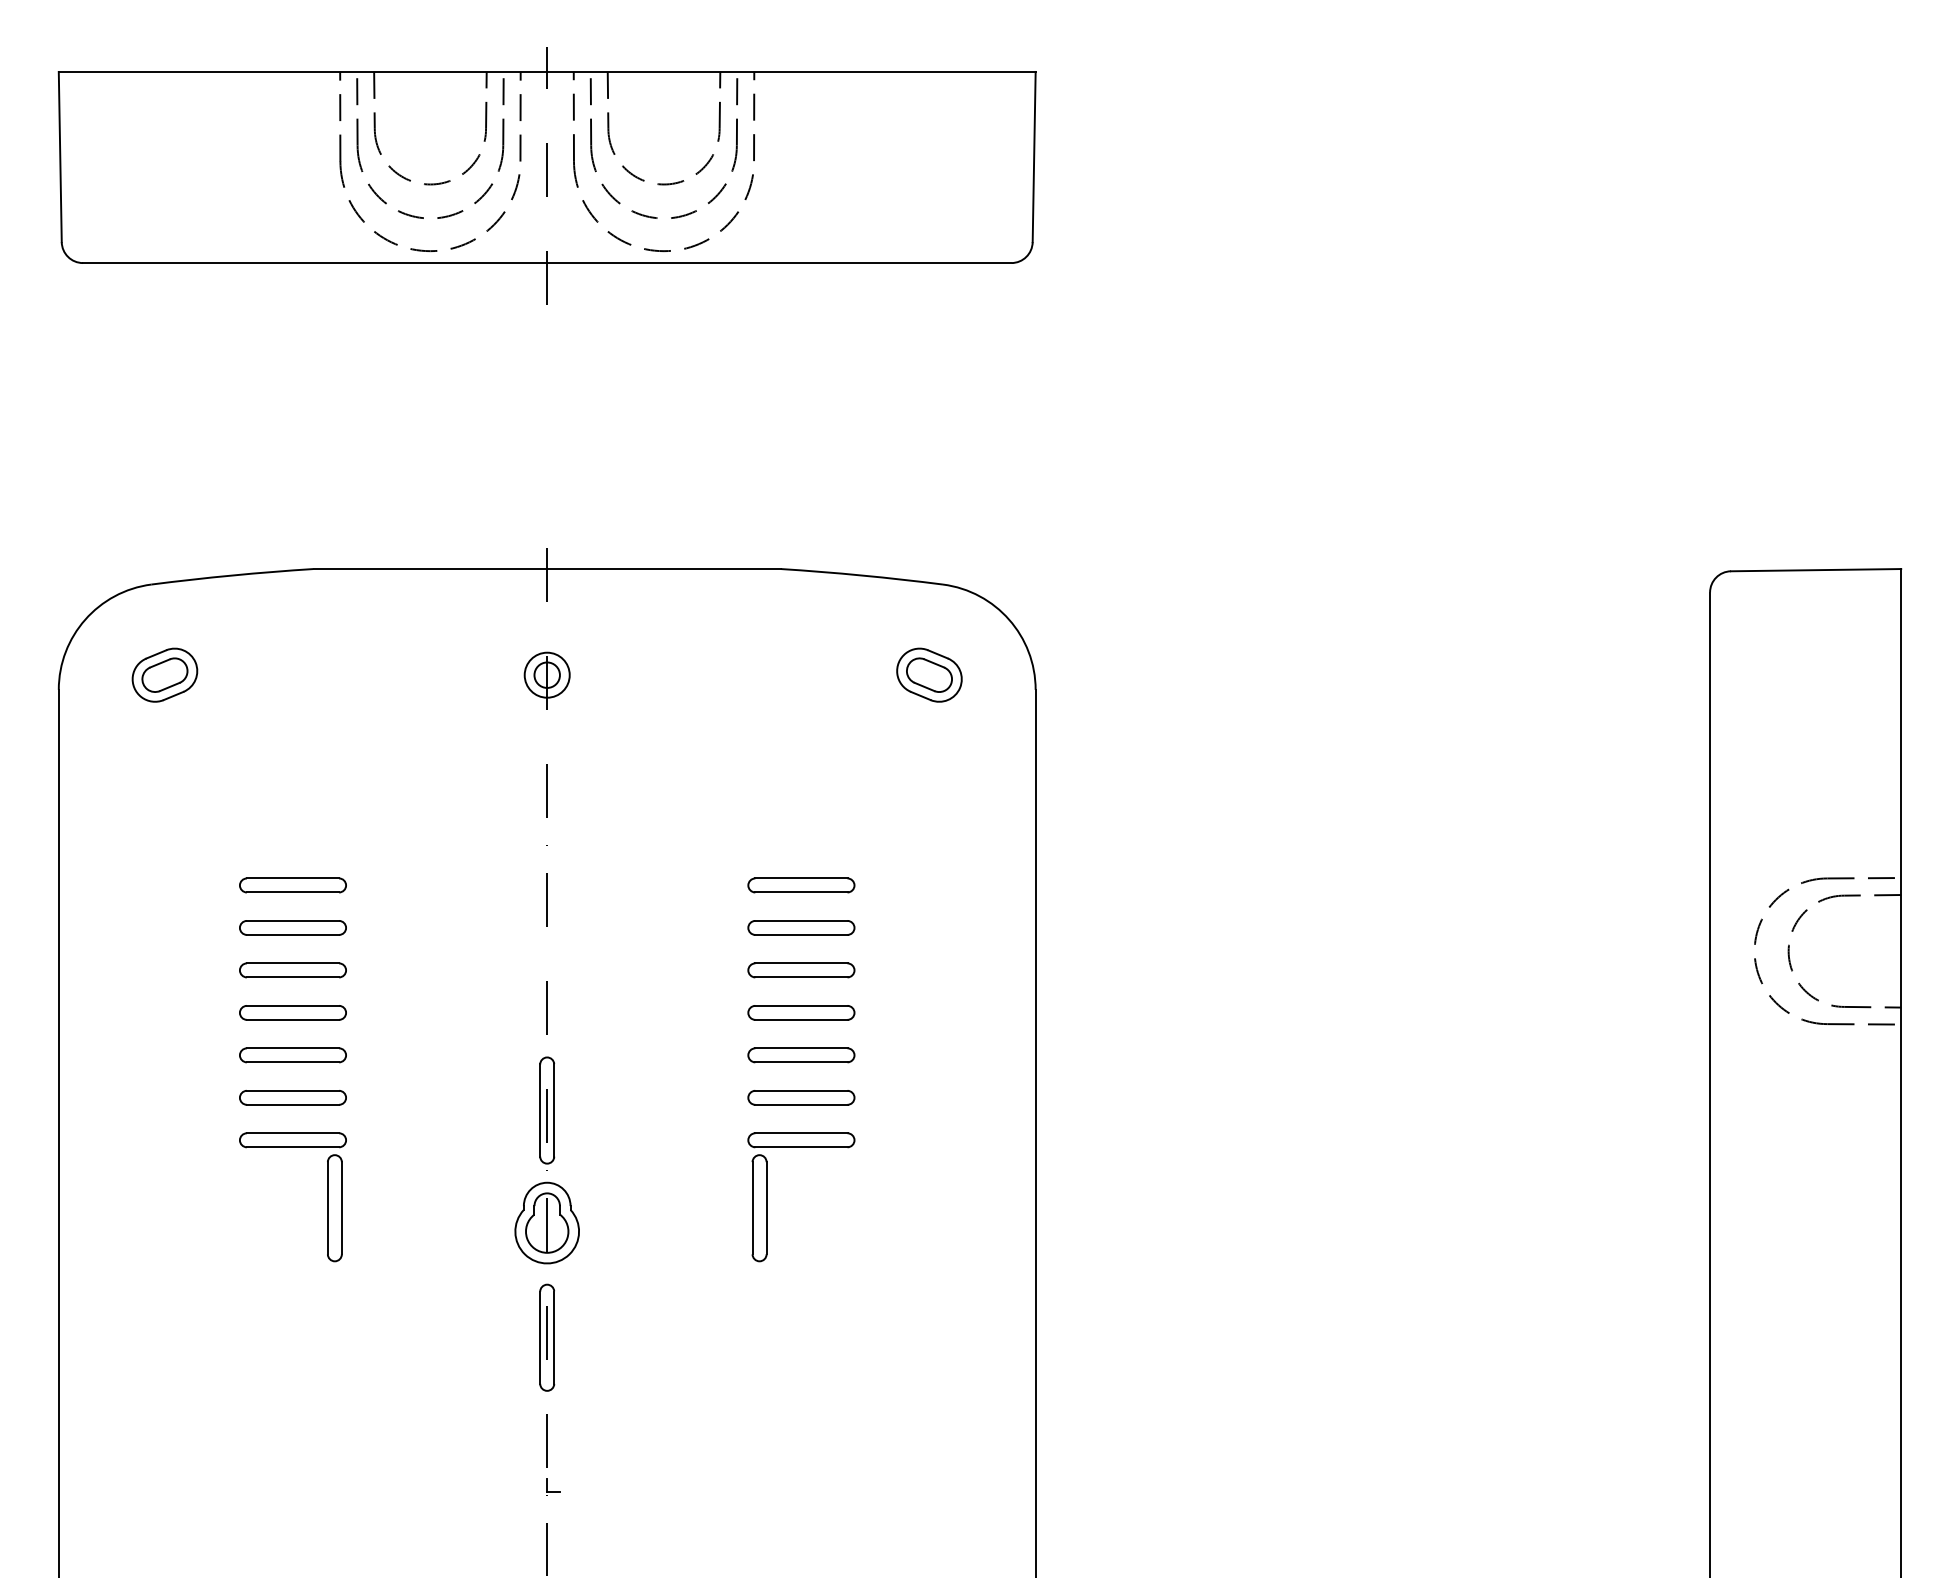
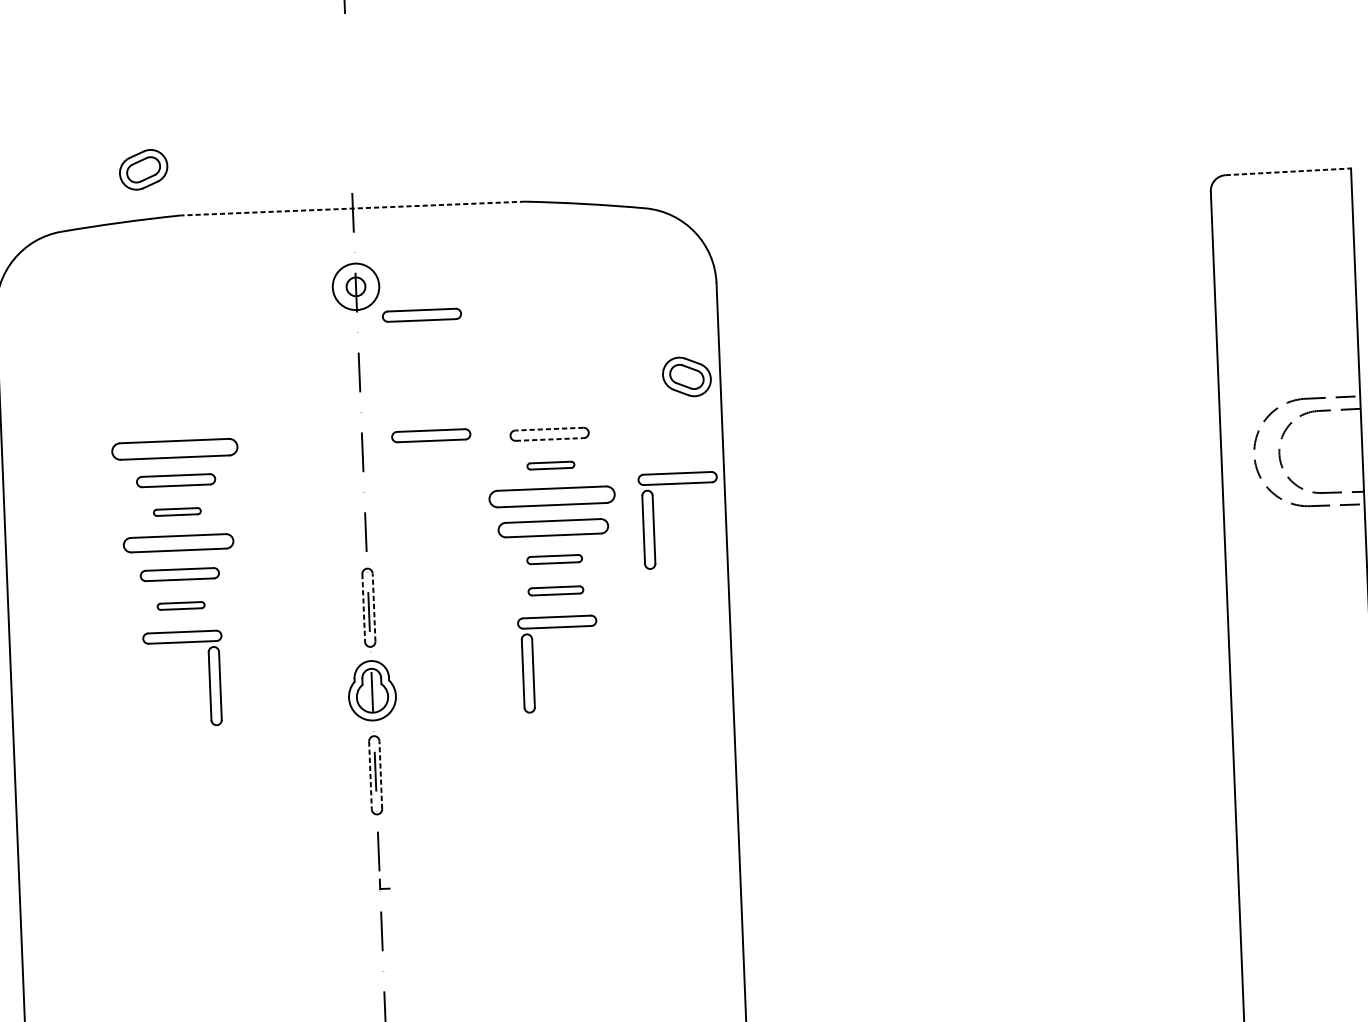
line: (547, 569) -> (353, 208), solid -> dashed
line: (1816, 570) -> (1288, 172), solid -> dashed
part: (164, 674) -> (143, 169), moved
circle: (546, 674) -> (355, 286), size x1.4
part: (929, 674) -> (686, 376), moved
part: (634, 717) -> (421, 315), added
line: (800, 878) -> (548, 429), solid -> dashed
part: (640, 880) -> (430, 435), added
part: (292, 885) -> (174, 449), size x1.6
line: (801, 892) -> (549, 439), solid -> dashed
part: (801, 927) -> (550, 465), size x0.6
part: (292, 970) -> (176, 512), size x0.6
part: (801, 970) -> (552, 497), size x1.6
part: (938, 1009) -> (654, 521), added
part: (292, 1012) -> (178, 543), size x1.4
part: (801, 1012) -> (553, 527), size x1.4
part: (801, 1055) -> (554, 559), size x0.7
part: (292, 1097) -> (180, 605), size x0.6
part: (801, 1097) -> (555, 590), size x0.7
line: (554, 1110) -> (374, 607), solid -> dashed
line: (540, 1111) -> (363, 608), solid -> dashed
line: (554, 1337) -> (381, 774), solid -> dashed
line: (540, 1338) -> (370, 776), solid -> dashed

